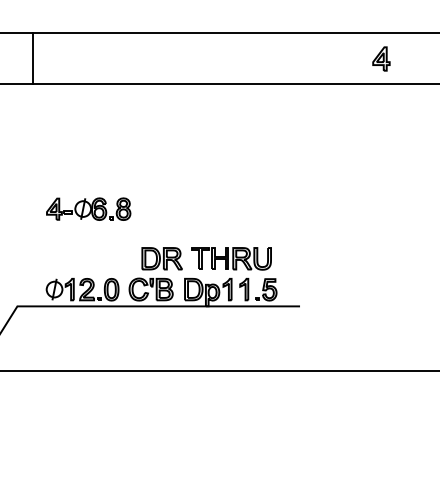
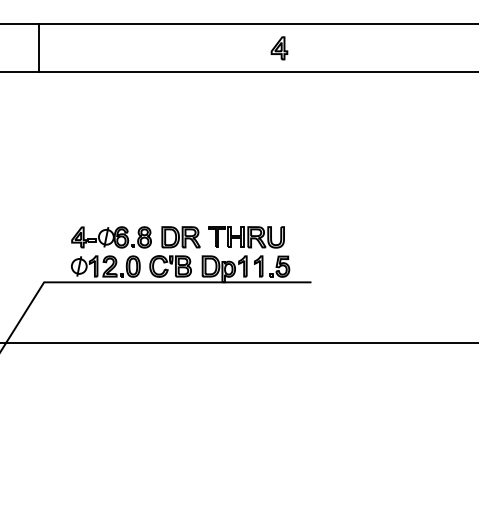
line: (32, 58) -> (38, 47), moved
part: (381, 59) -> (279, 48), moved
part: (88, 209) -> (111, 237), moved

